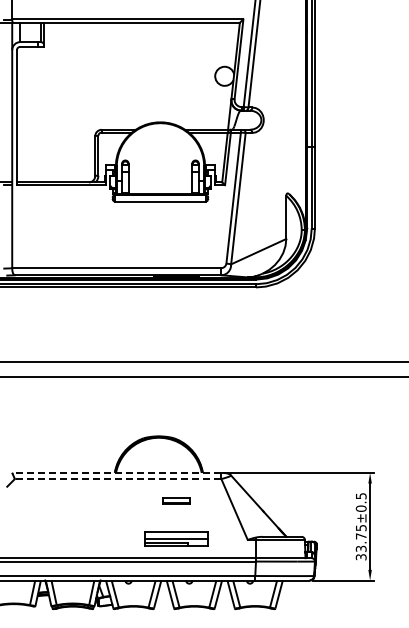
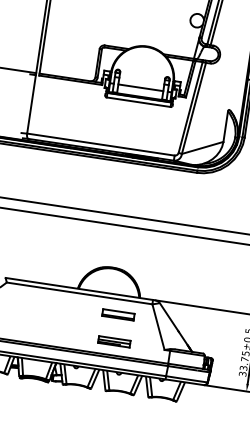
line: (160, 181) -> (140, 88), added
line: (116, 472) -> (79, 288), dashed -> solid
line: (117, 479) -> (79, 293), dashed -> solid
part: (176, 500) -> (118, 314), size x1.67
part: (176, 538) -> (114, 341), size x0.71

